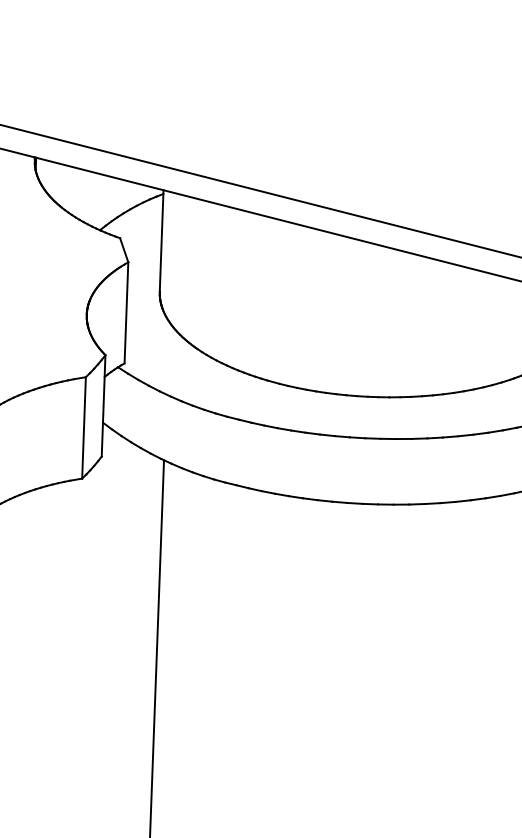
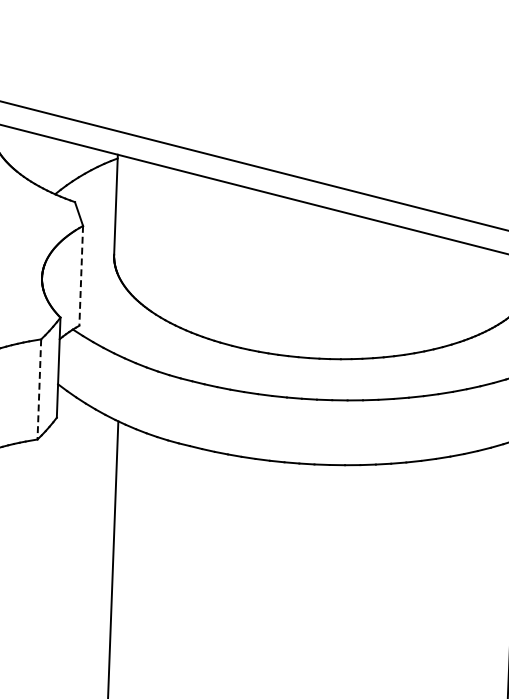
line: (126, 312) -> (81, 275), solid -> dashed
line: (84, 427) -> (39, 389), solid -> dashed

